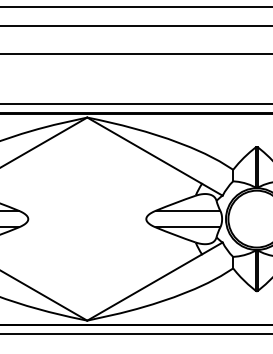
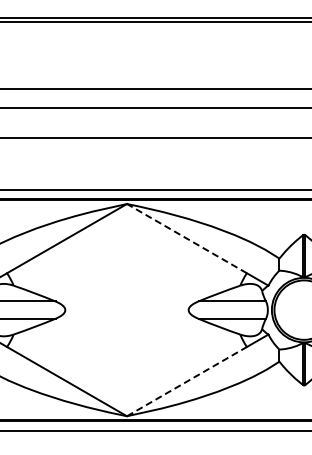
line: (144, 150) -> (186, 238), solid -> dashed
line: (145, 287) -> (187, 381), solid -> dashed

